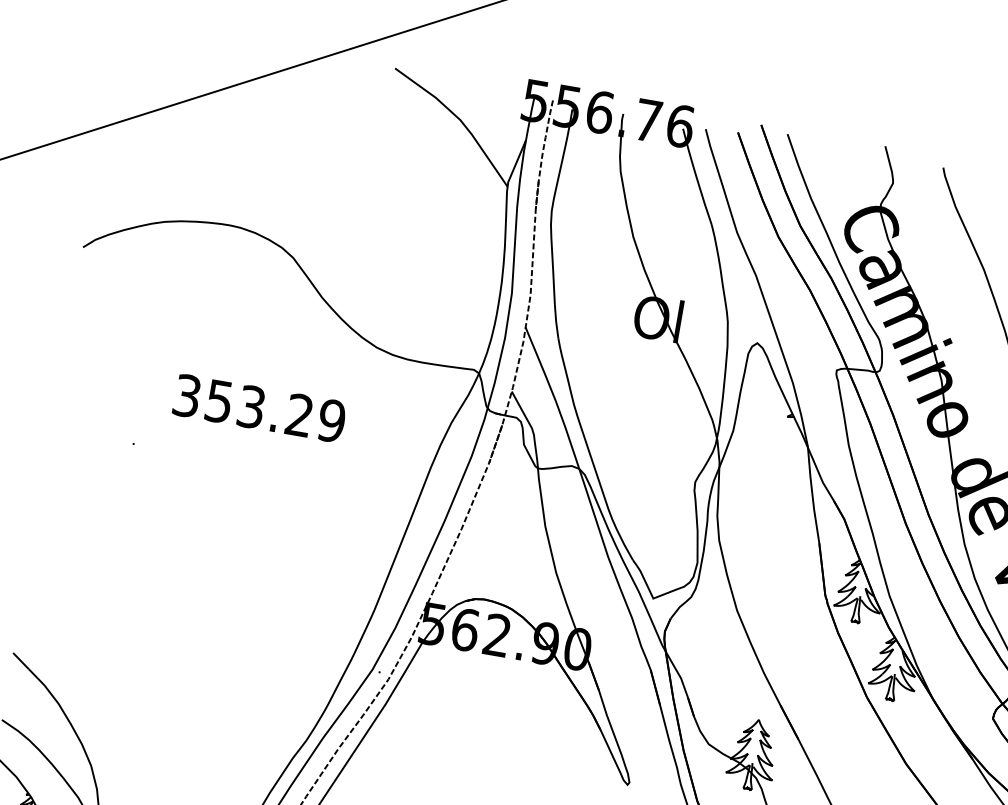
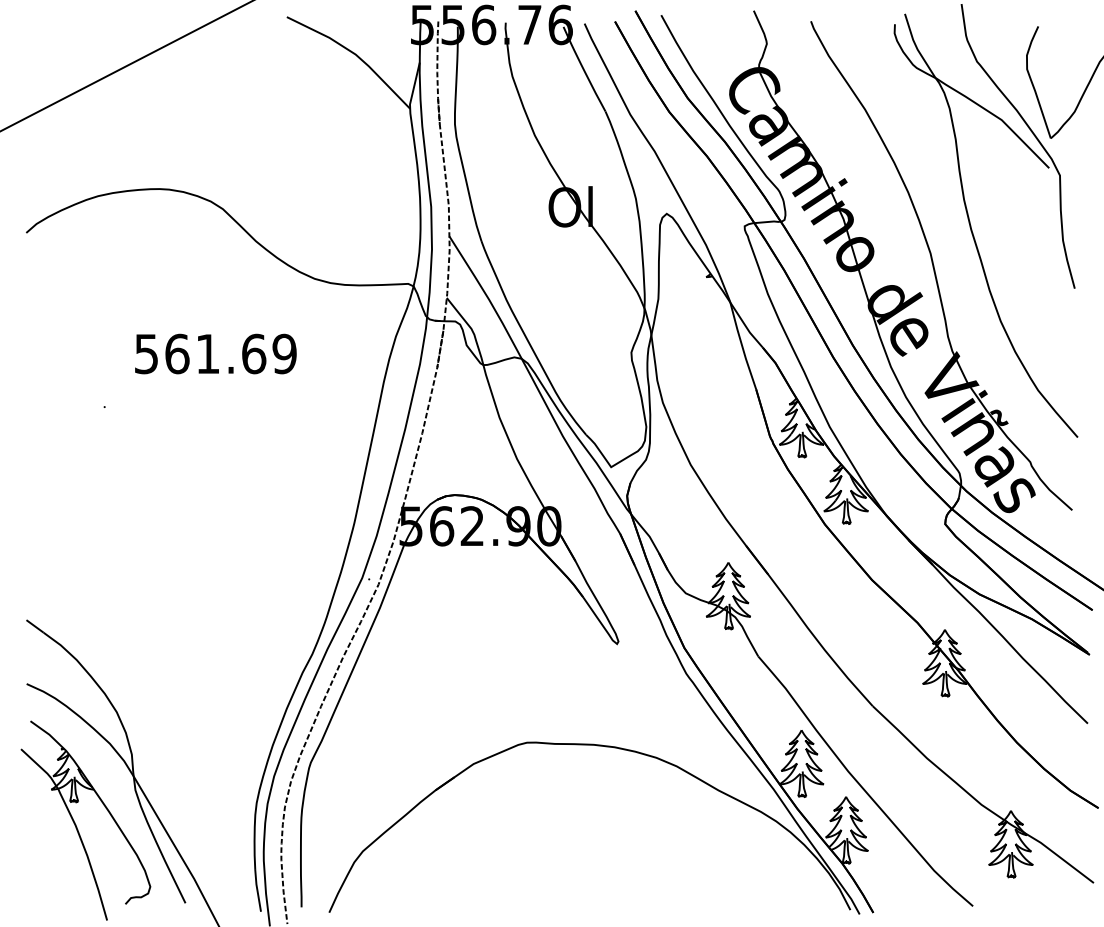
text: (243, 405) -> (200, 353), 353.29 -> 561.69

